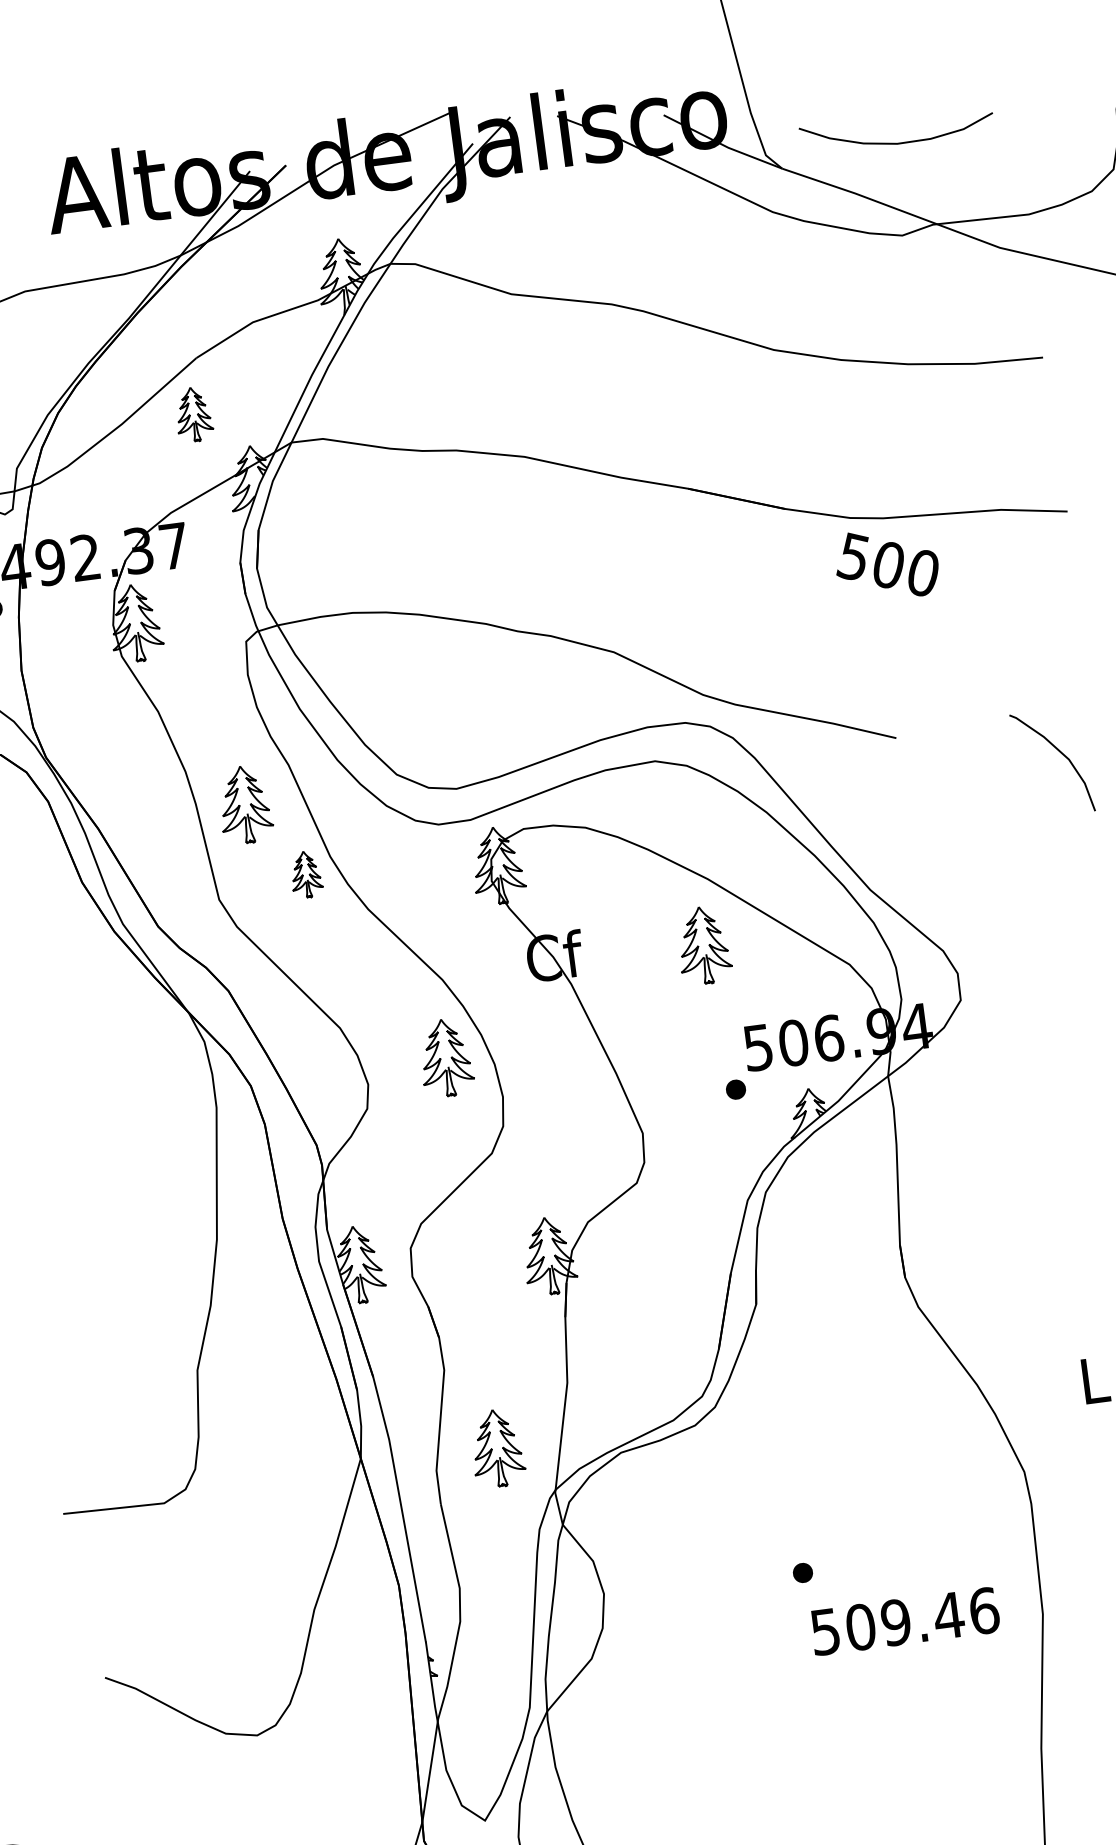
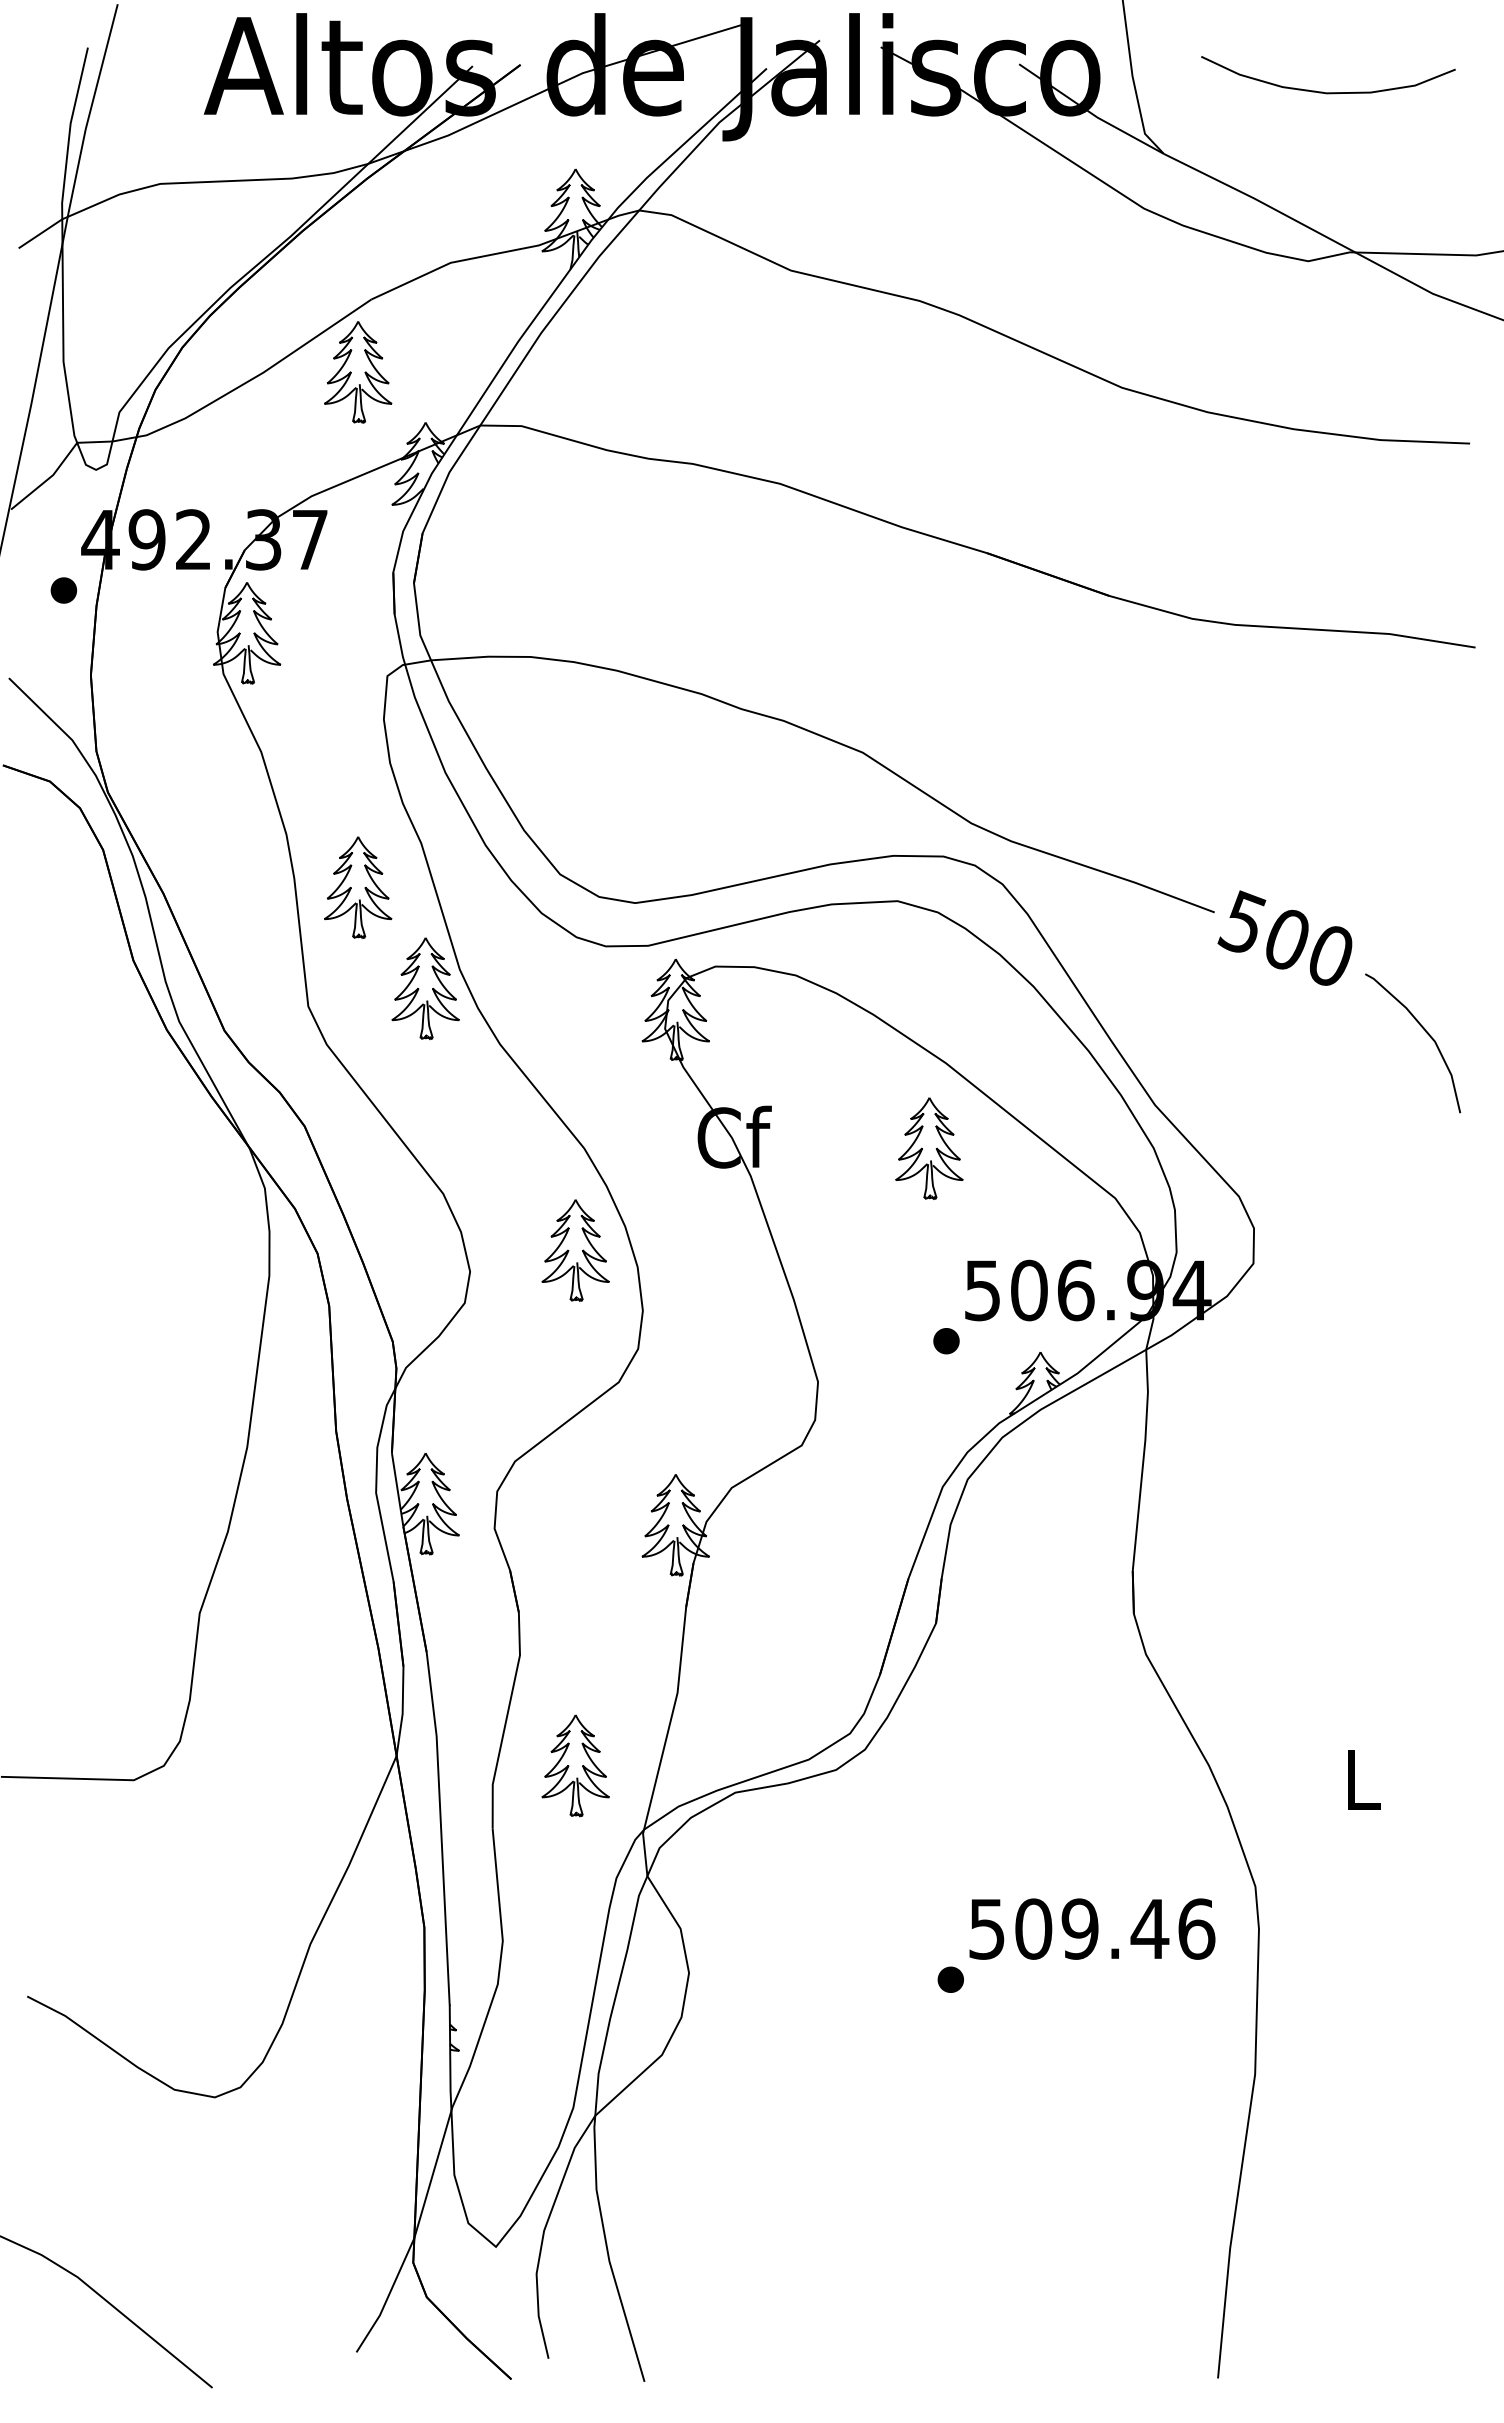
curve: (898, 143) -> (1328, 92), moved
part: (194, 414) -> (358, 372), size x1.43
text: (886, 563) -> (1284, 937), moved
curve: (1060, 753) -> (1425, 1032), moved
part: (306, 874) -> (425, 988), size x1.67
text: (905, 1620) -> (1092, 1928), moved

